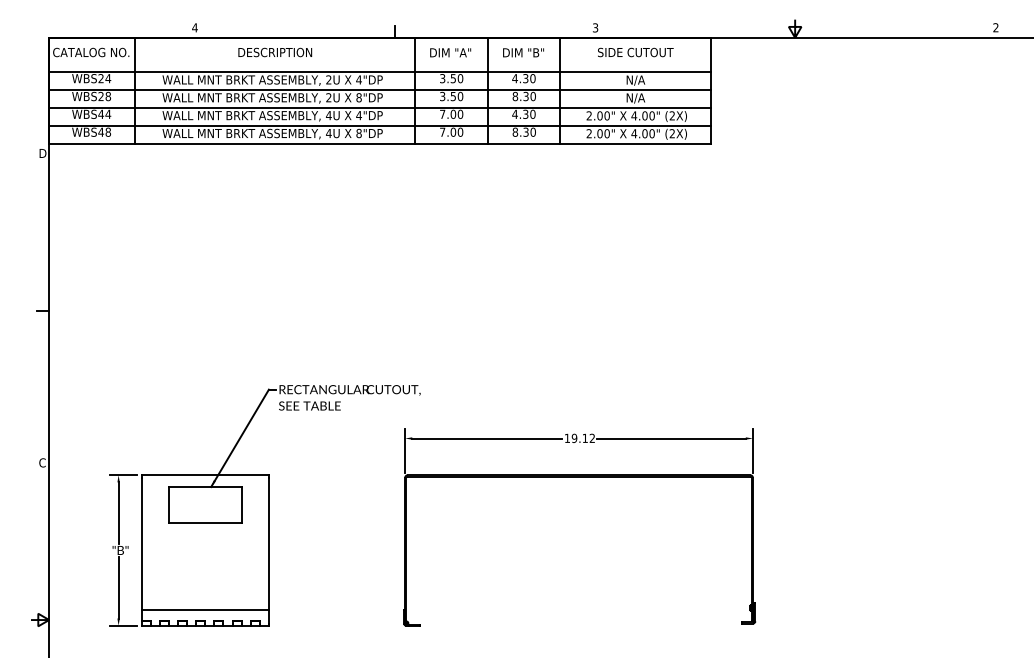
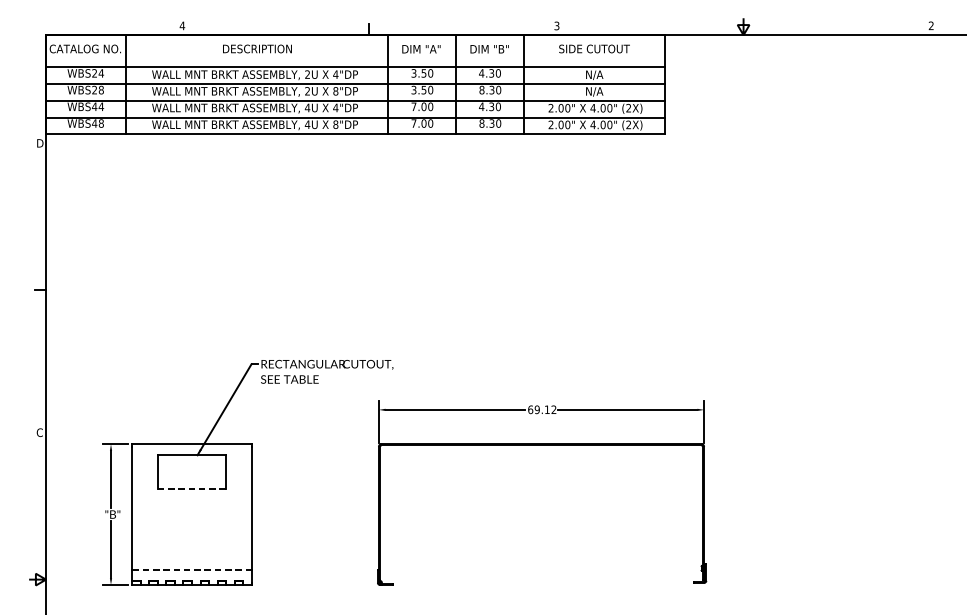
text: (567, 437) -> (530, 408), 19.12 -> 69.12
line: (204, 523) -> (191, 489), solid -> dashed
line: (205, 609) -> (192, 569), solid -> dashed

